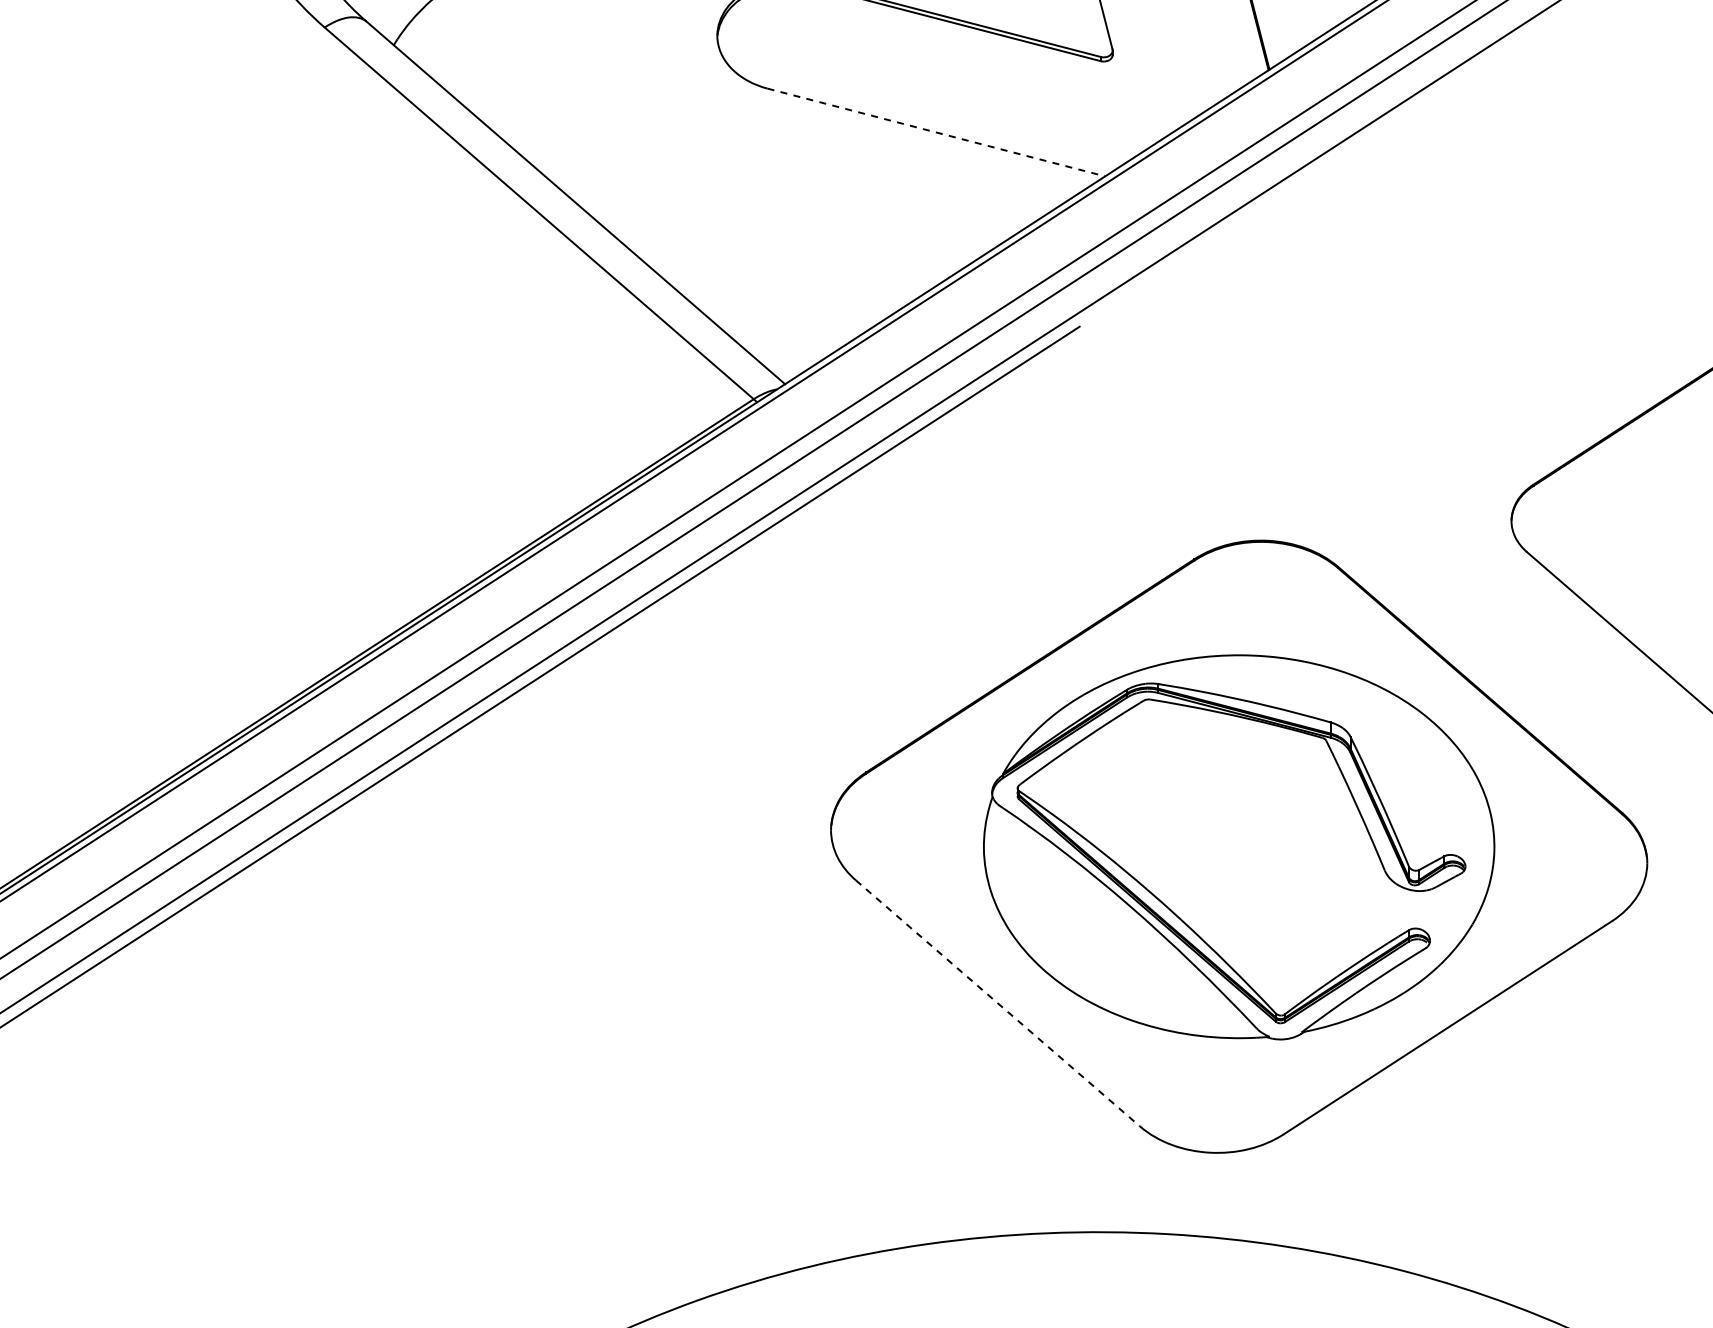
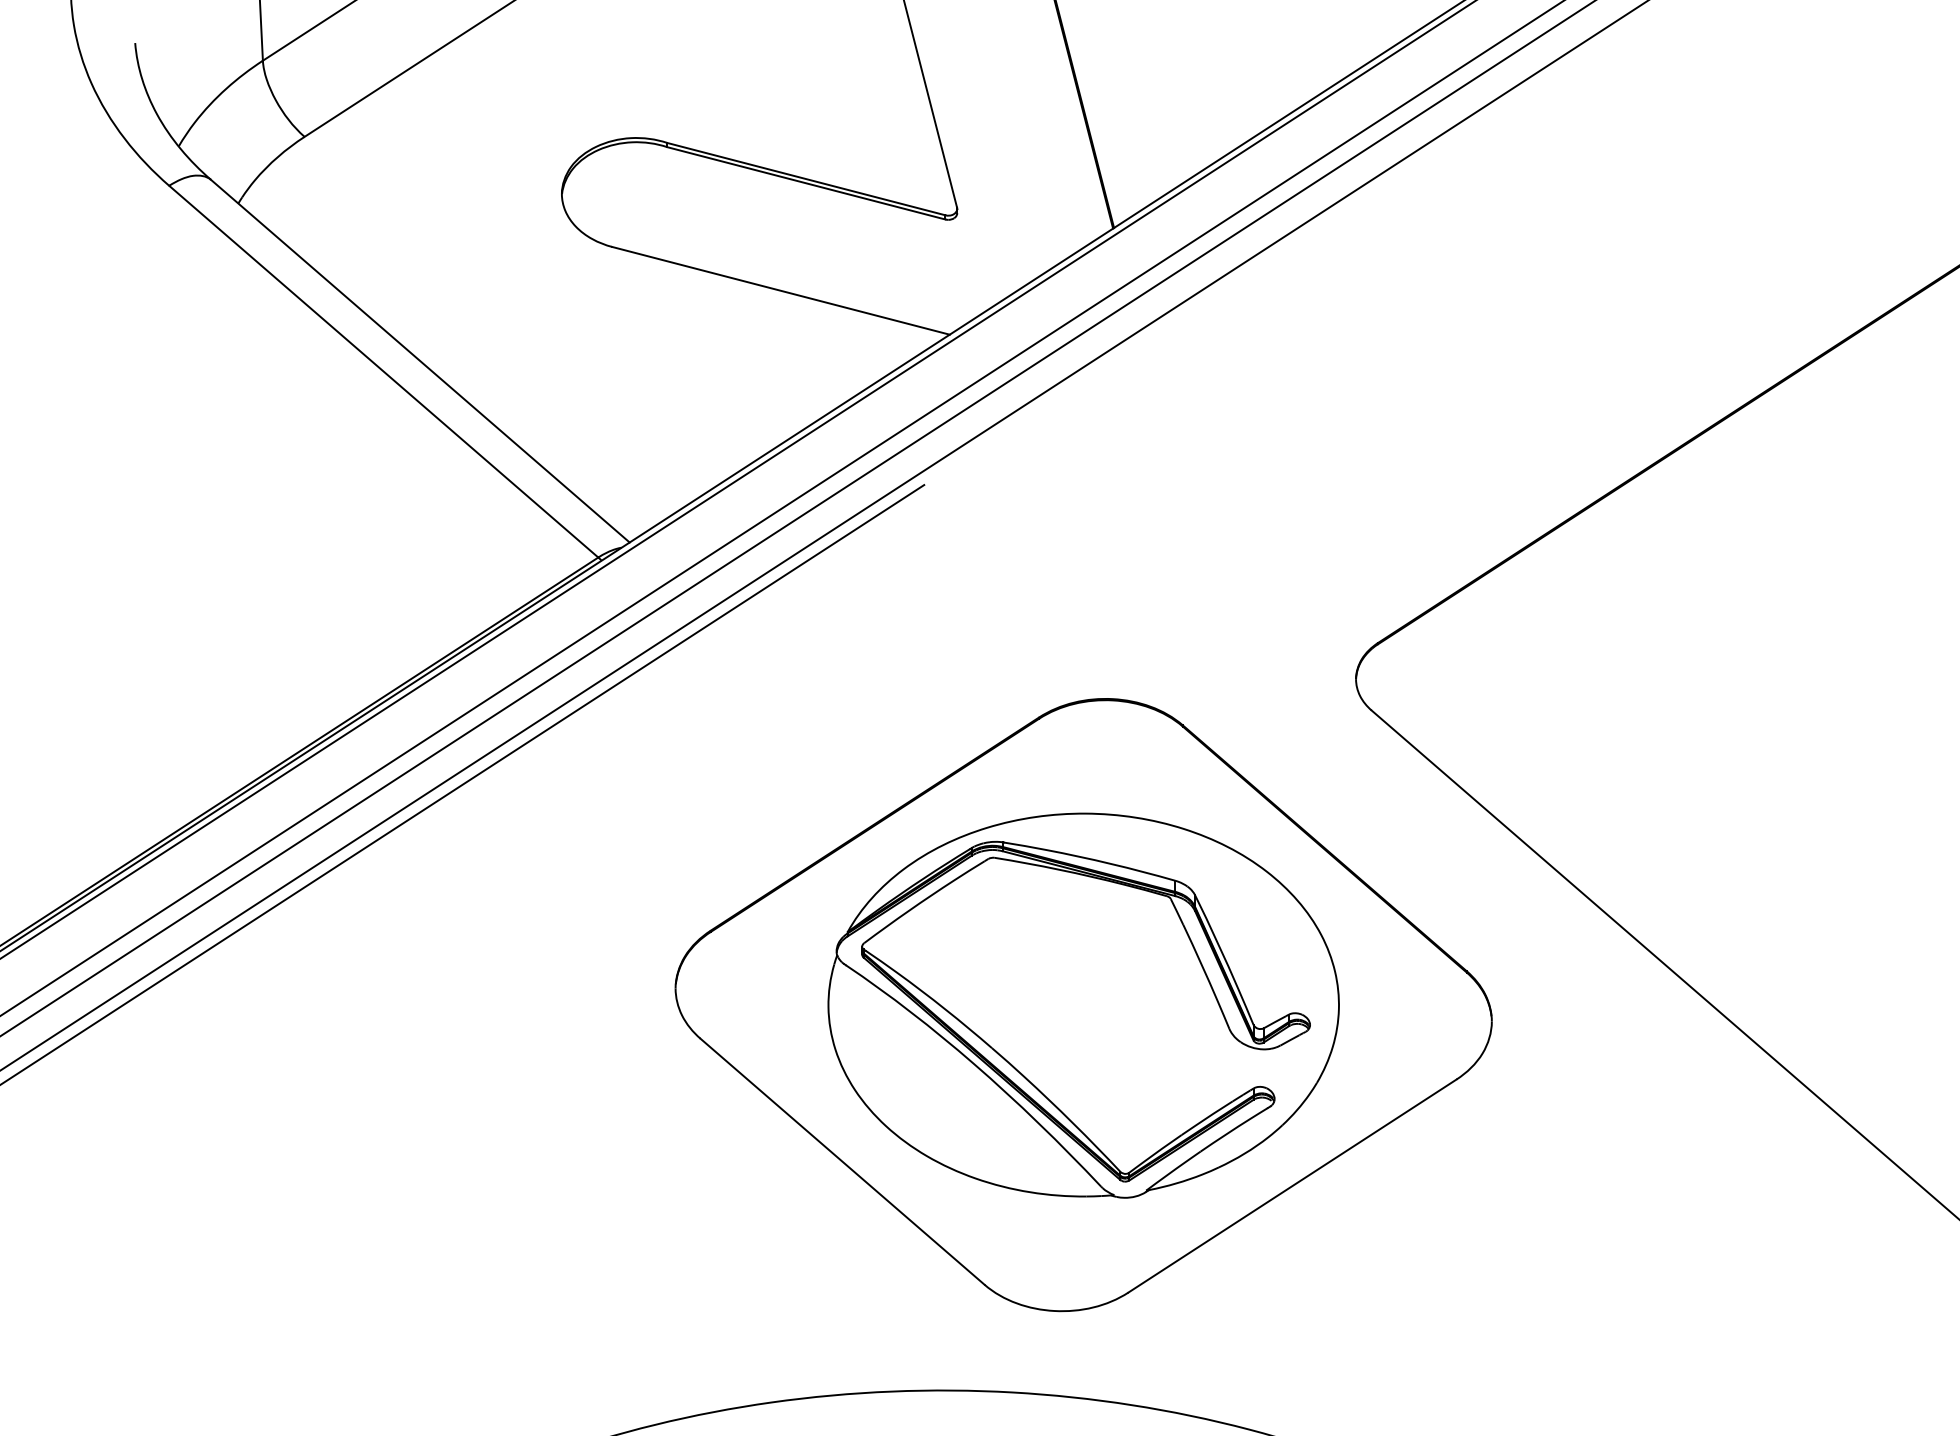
line: (936, 132) -> (781, 290), dashed -> solid
line: (997, 1003) -> (842, 1161), dashed -> solid

